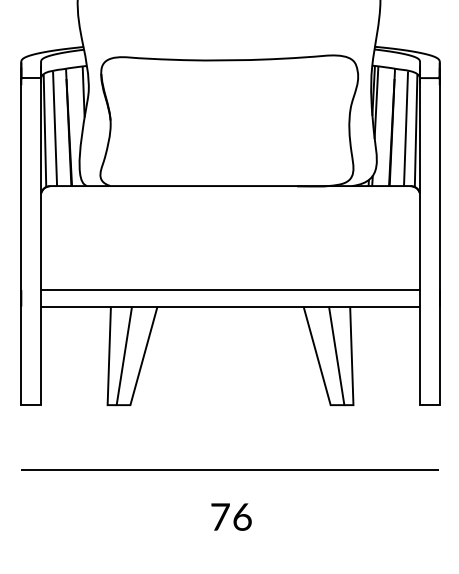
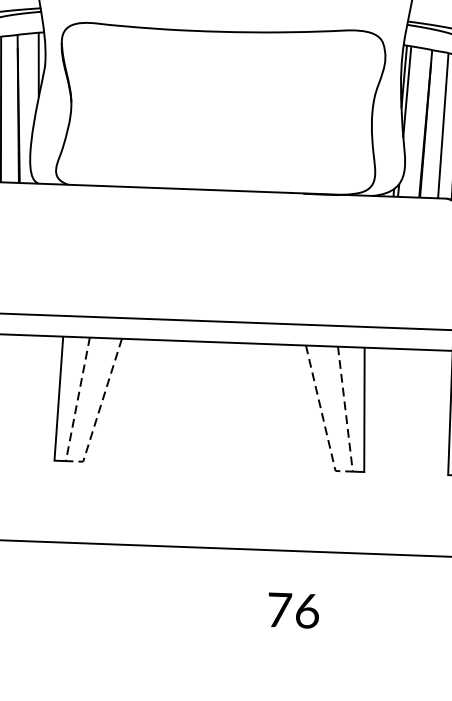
line: (124, 405) -> (75, 461), solid -> dashed
line: (336, 405) -> (342, 471), solid -> dashed
text: (231, 516) -> (293, 609), moved

